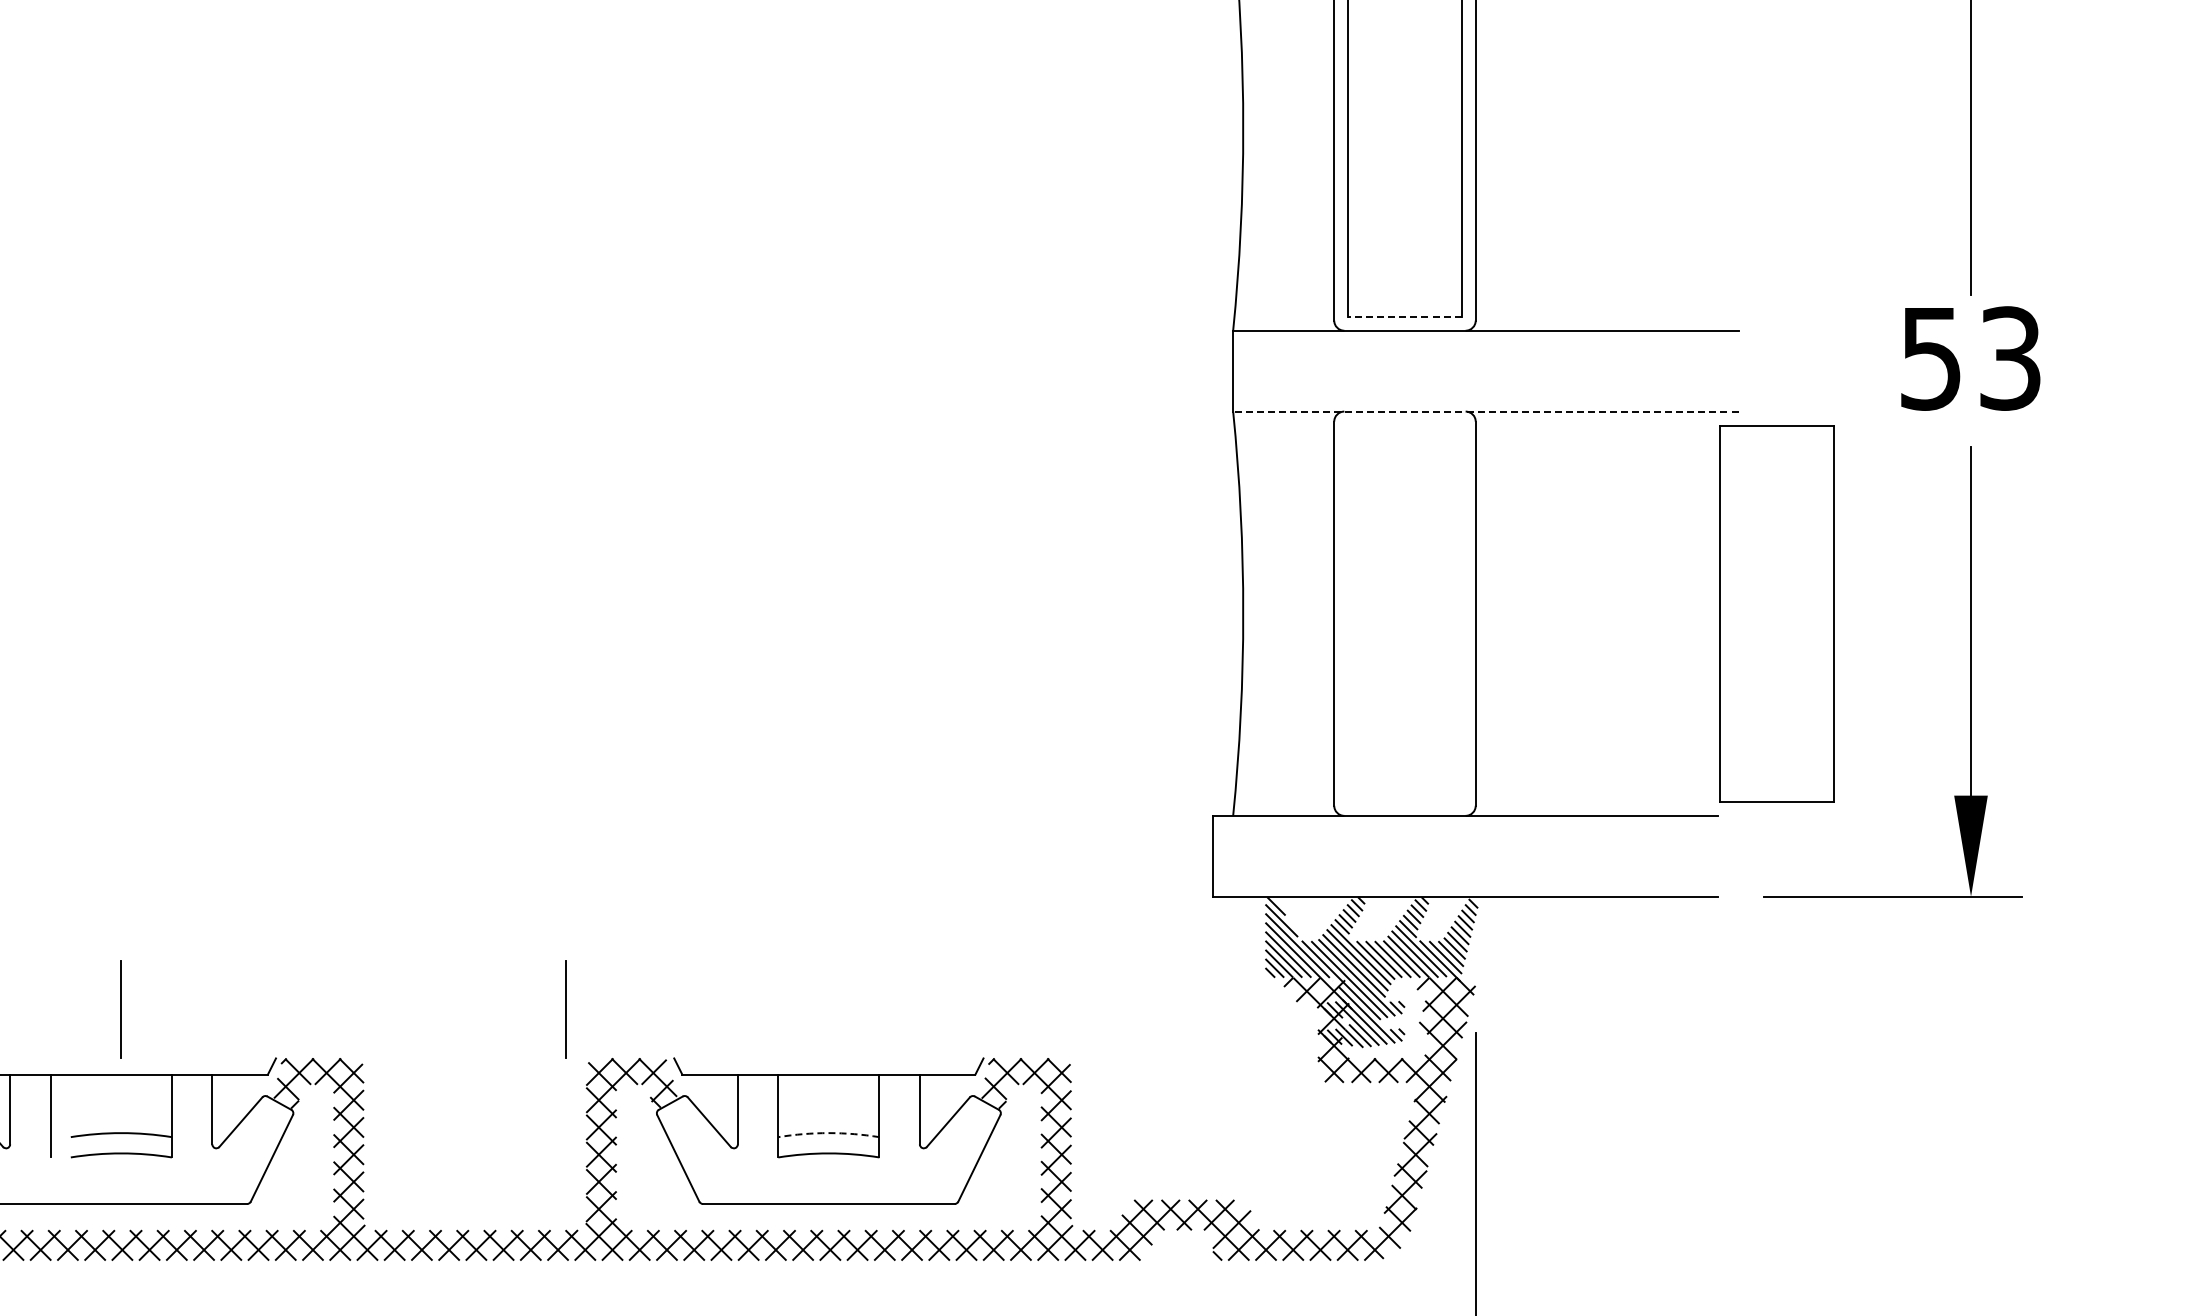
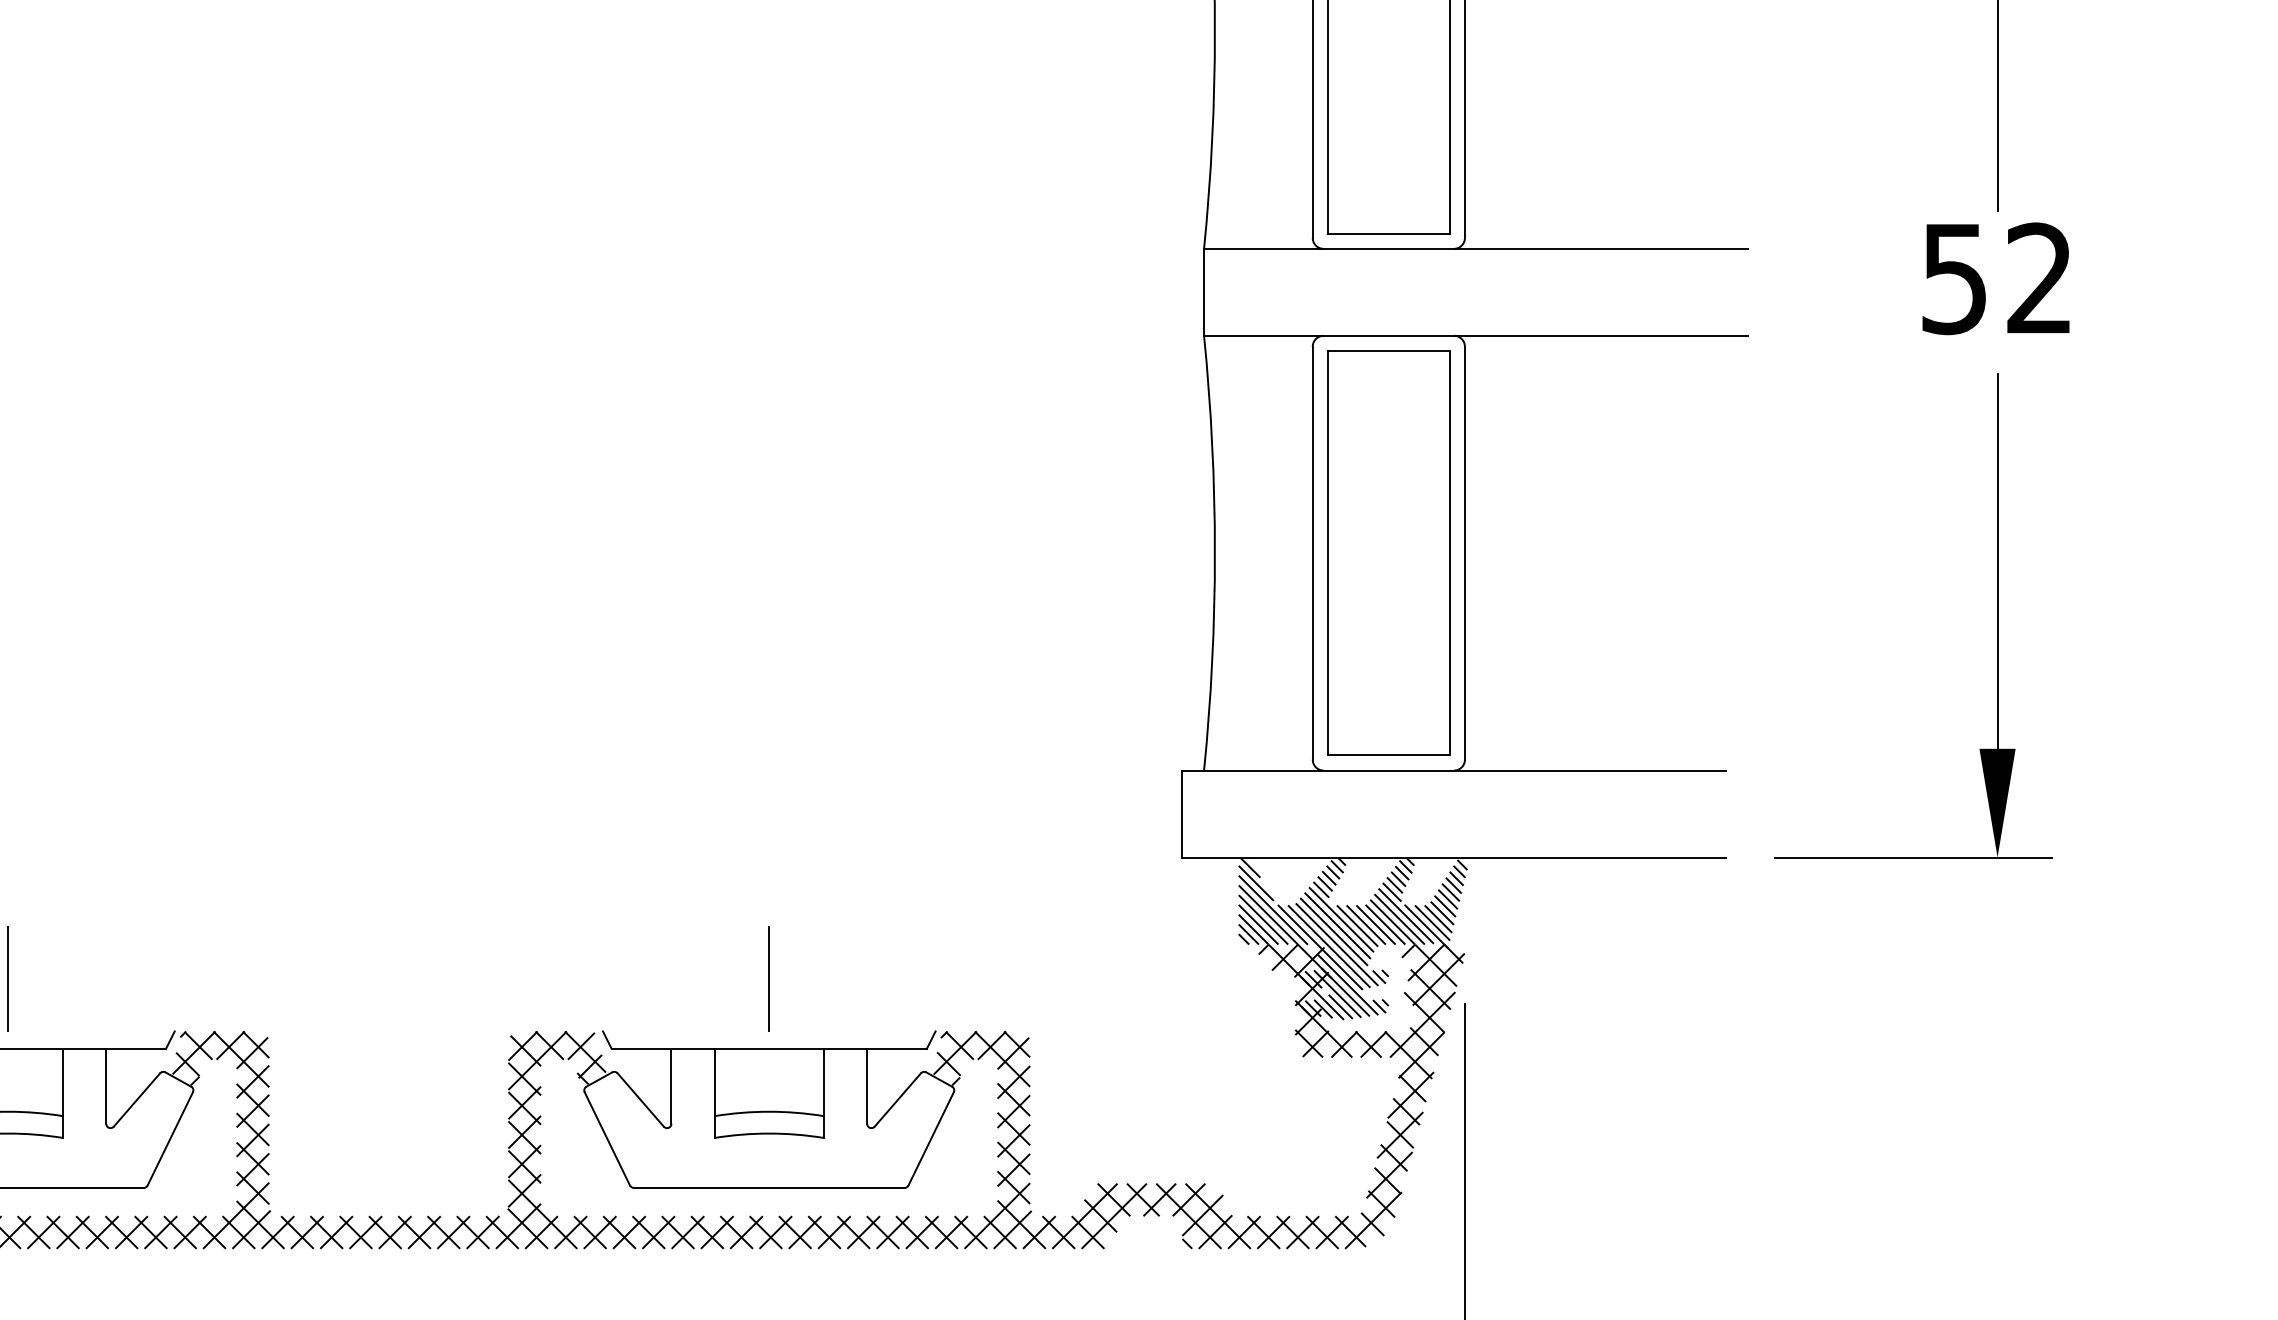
line: (1404, 316) -> (1388, 233), dashed -> solid
text: (2010, 358) -> (2040, 278), 53 -> 52
line: (1485, 411) -> (1475, 335), dashed -> solid
part: (1776, 613) -> (1388, 552), moved
line: (565, 1009) -> (768, 978), moved
arc: (828, 1133) -> (768, 1112), dashed -> solid

